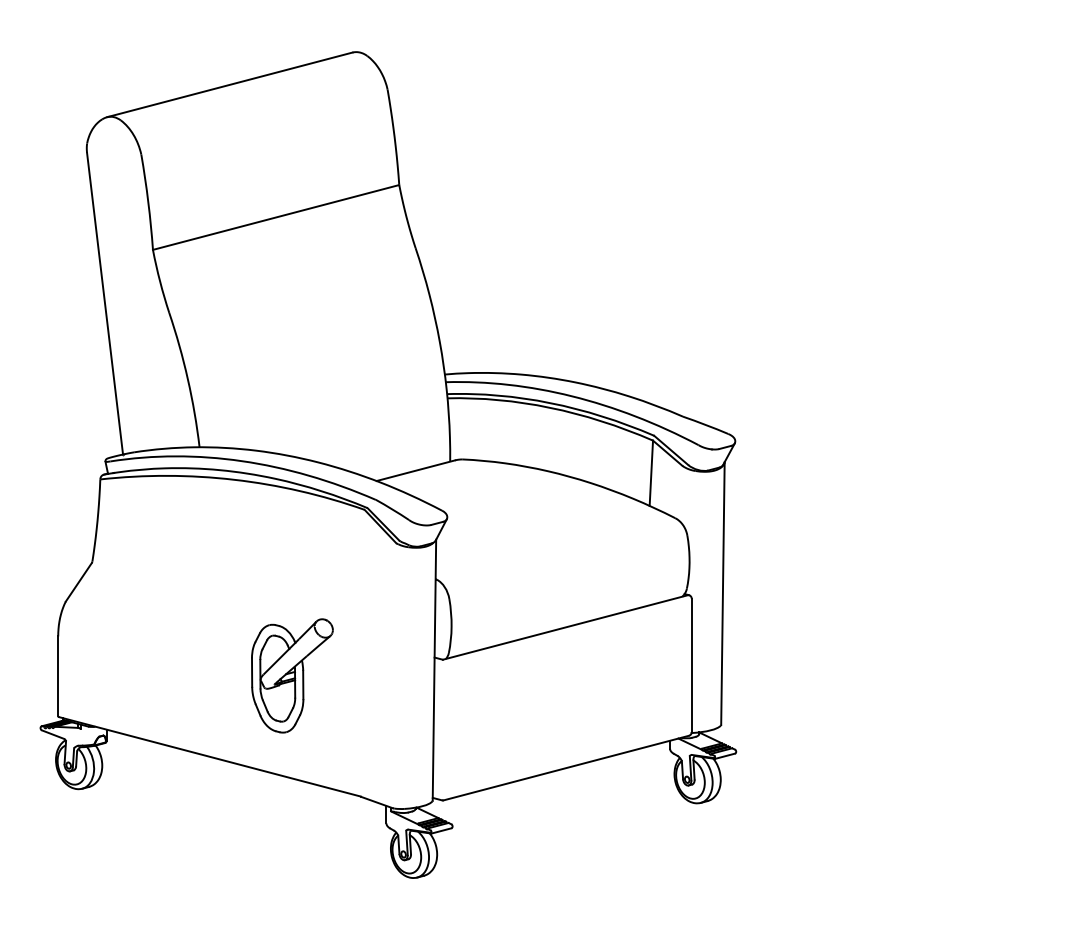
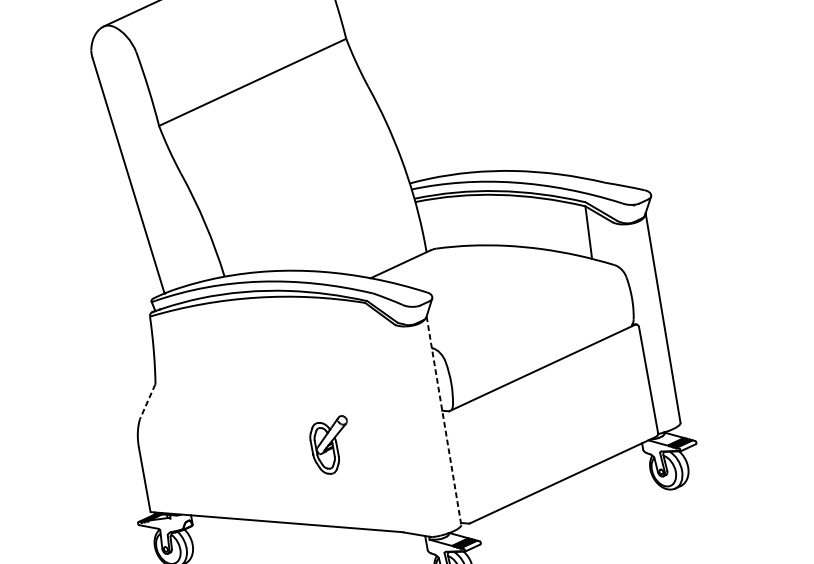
line: (78, 582) -> (147, 401), solid -> dashed
line: (434, 670) -> (444, 421), solid -> dashed
part: (292, 675) -> (331, 445), size x0.6

